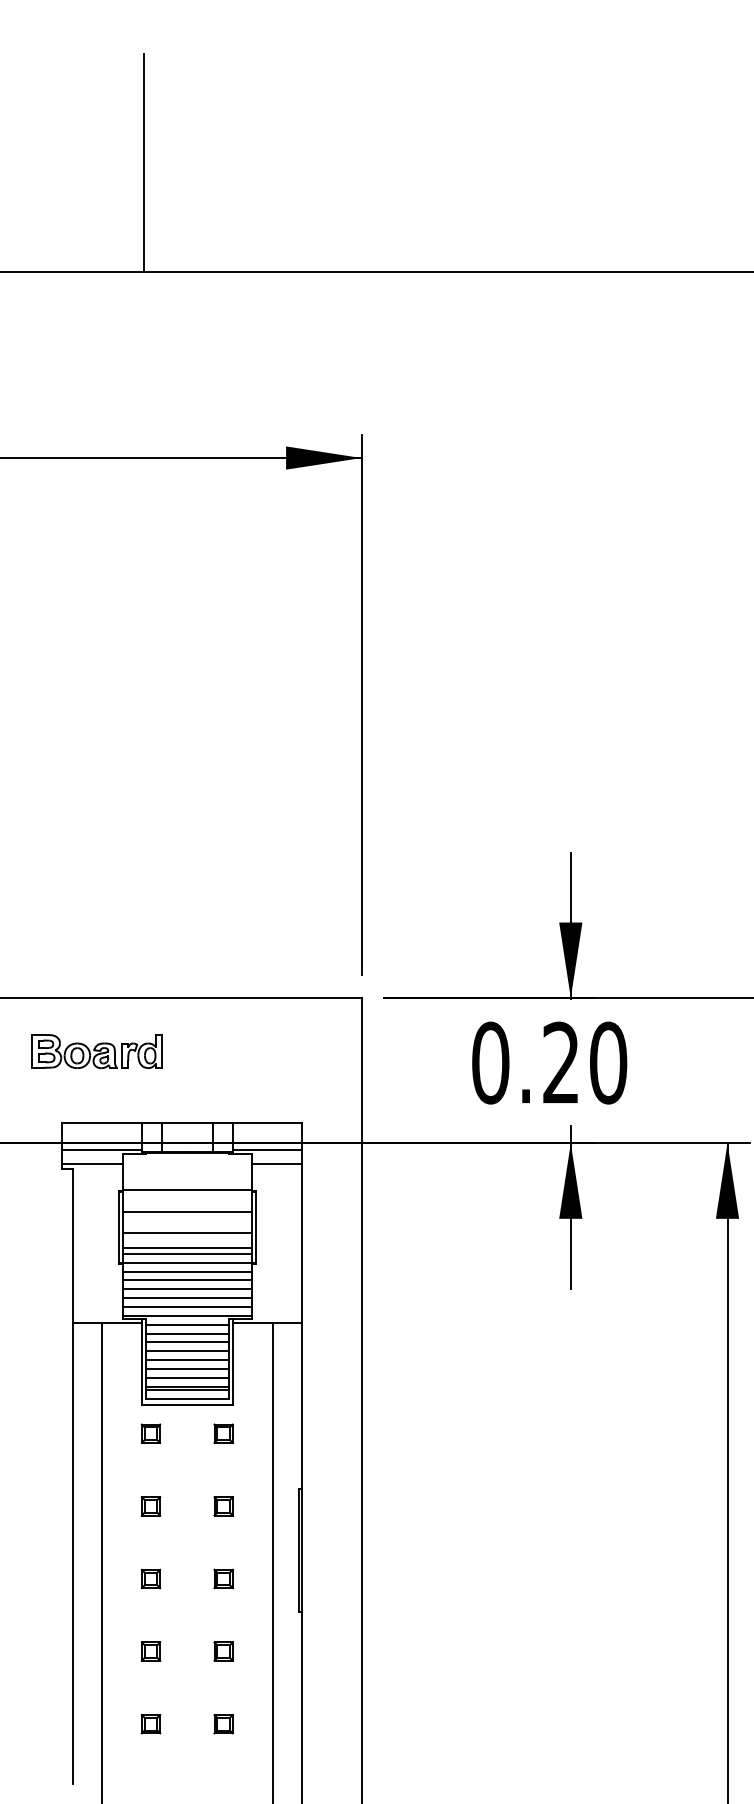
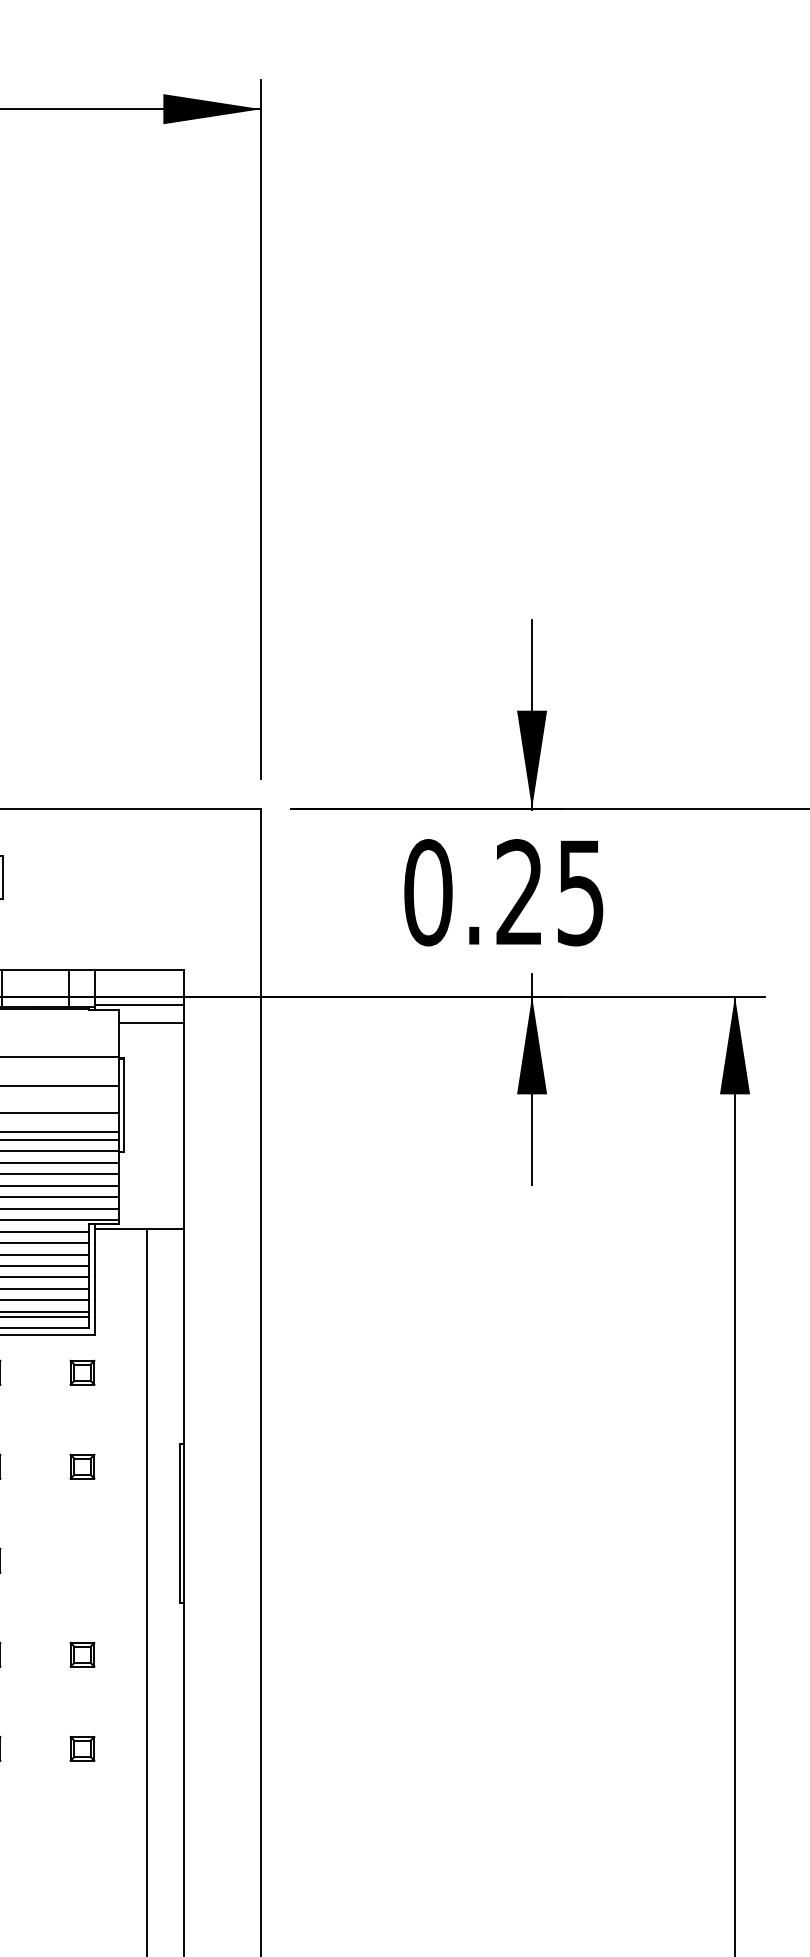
text: (608, 1062) -> (580, 891), 0.20 -> 0.25
part: (223, 1578) -> (82, 1560), removed

